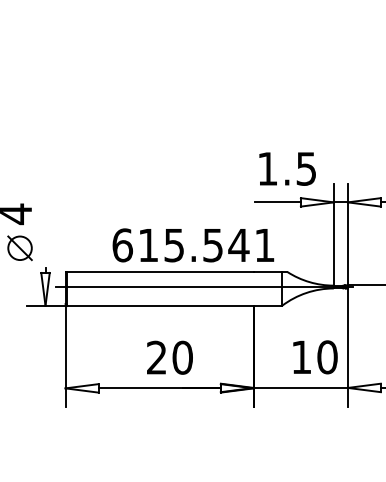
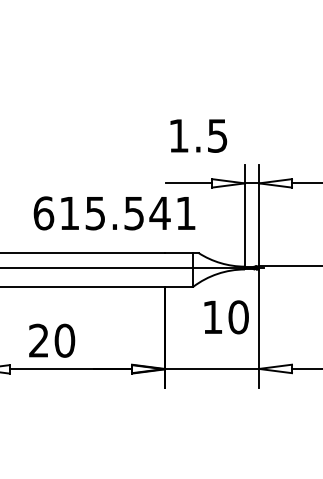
text: (287, 168) -> (198, 135), moved
text: (193, 245) -> (114, 213), moved
text: (169, 357) -> (51, 340), moved
text: (315, 357) -> (226, 317), moved

